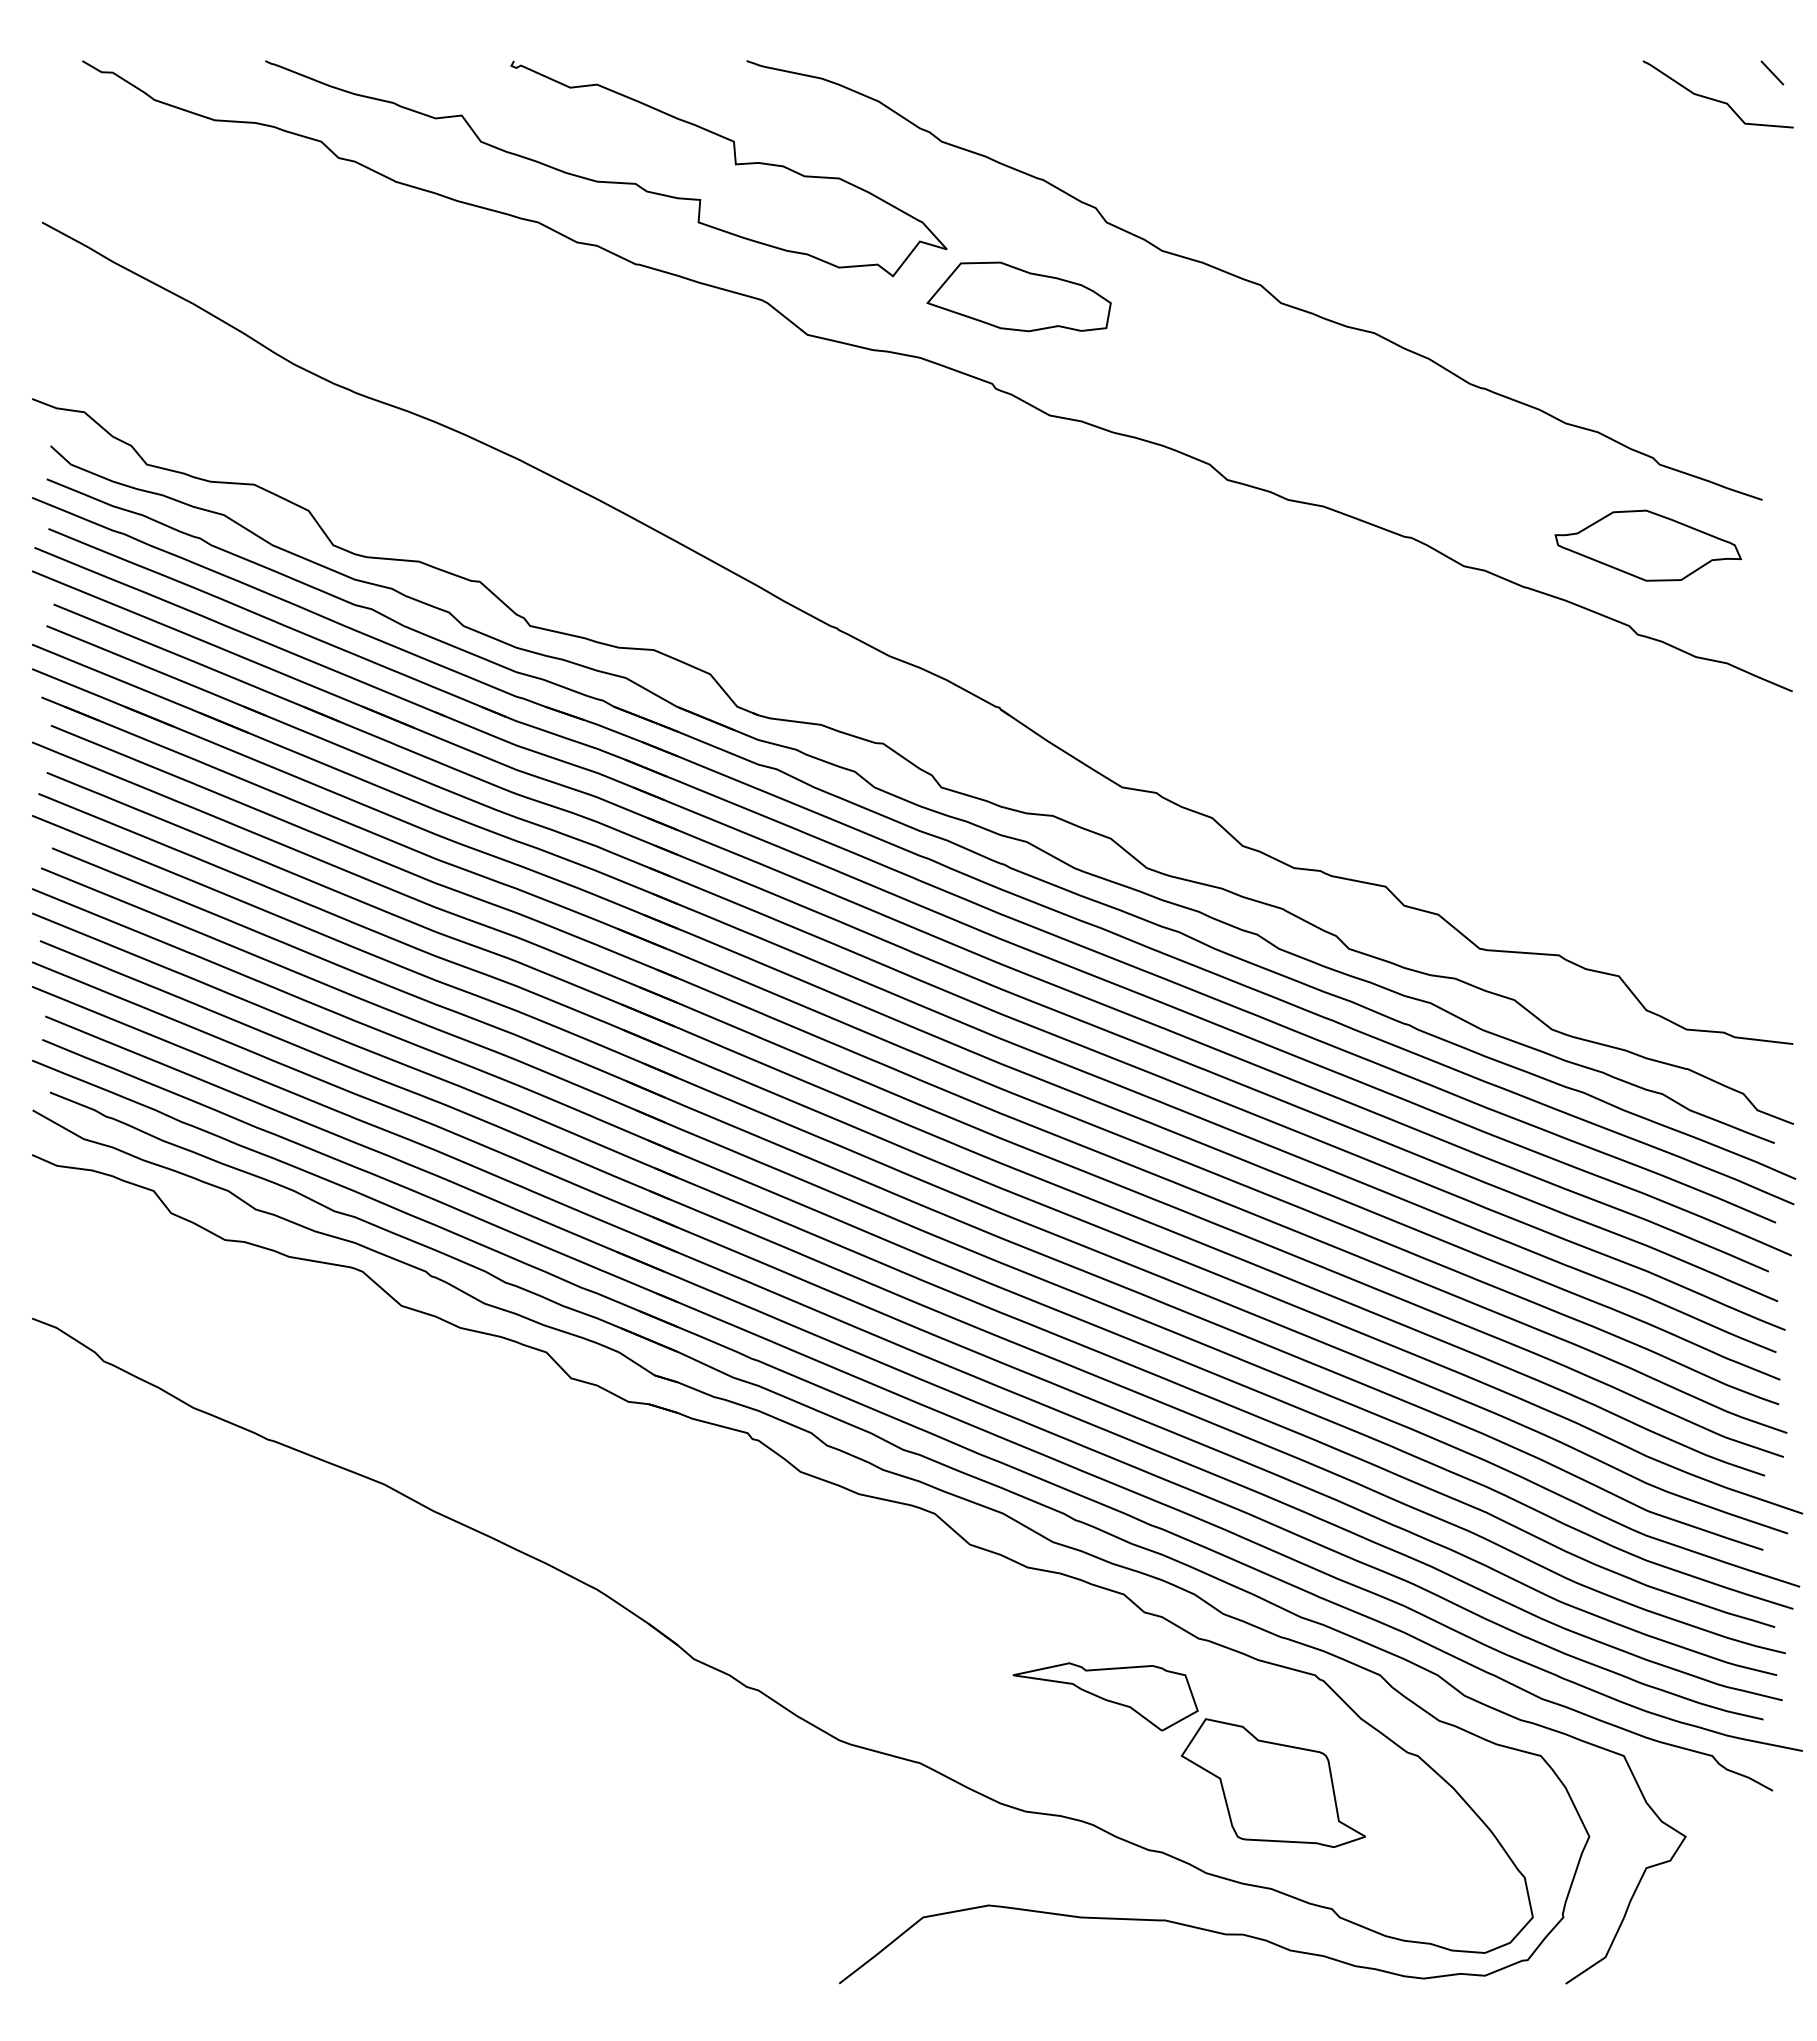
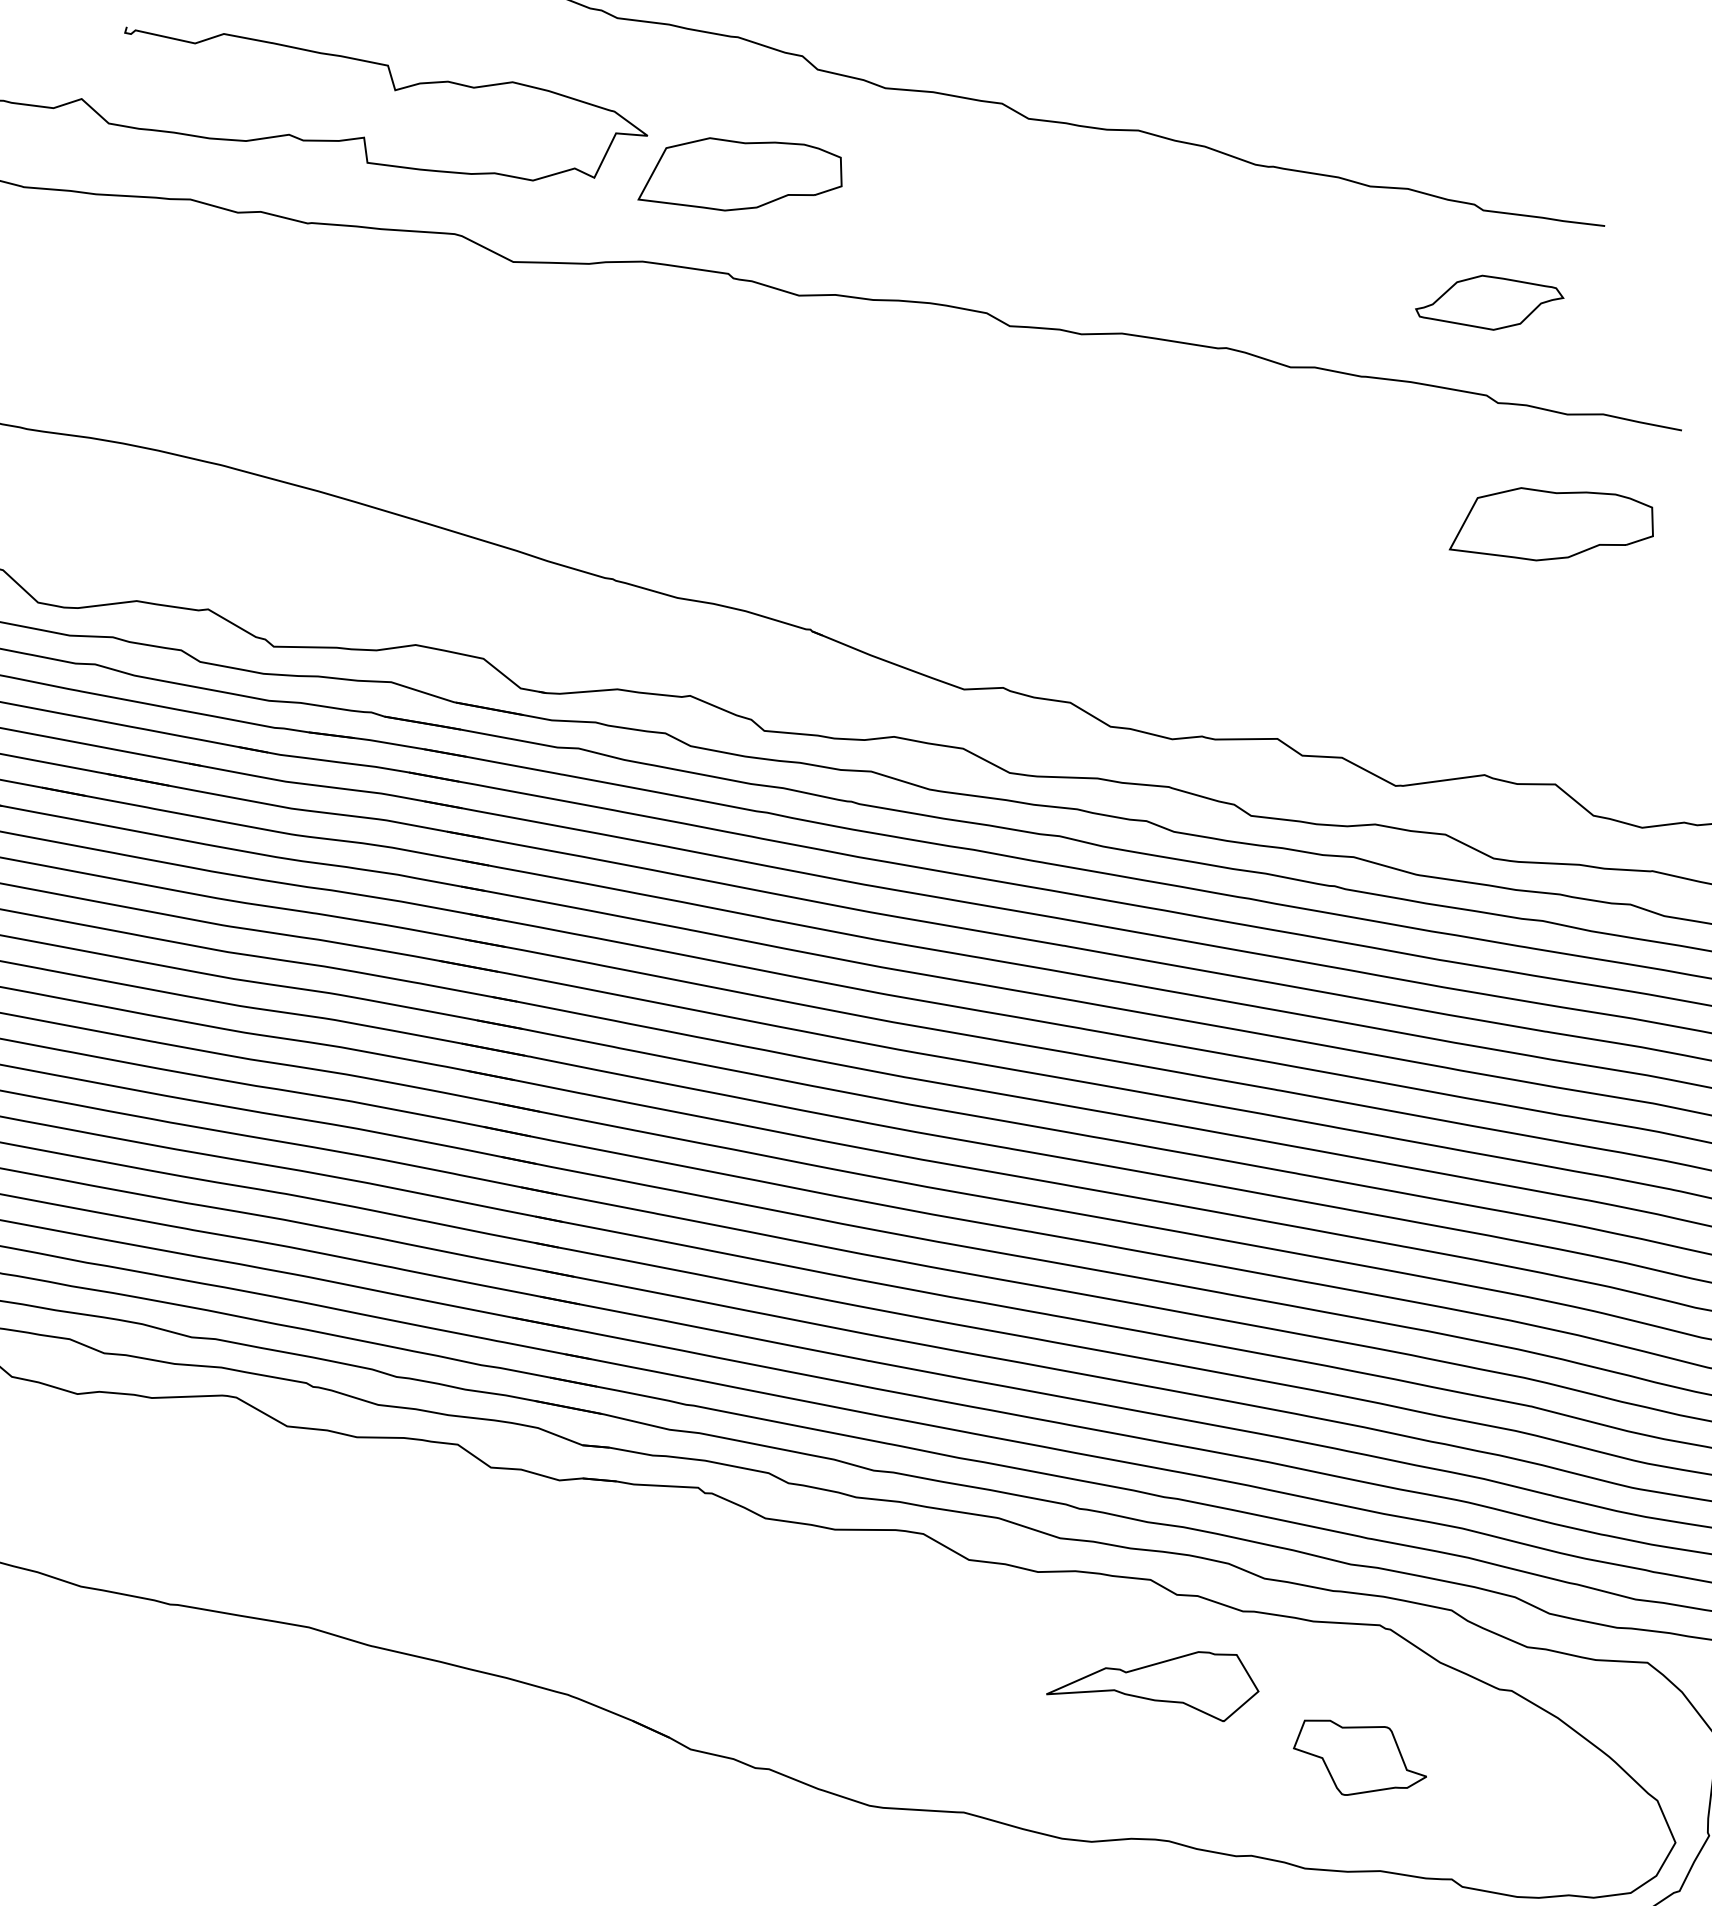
part: (1648, 545) -> (1489, 302), size x0.7
part: (1660, 746) -> (1548, 521), added
part: (1272, 1782) -> (1357, 1753), size x0.6

